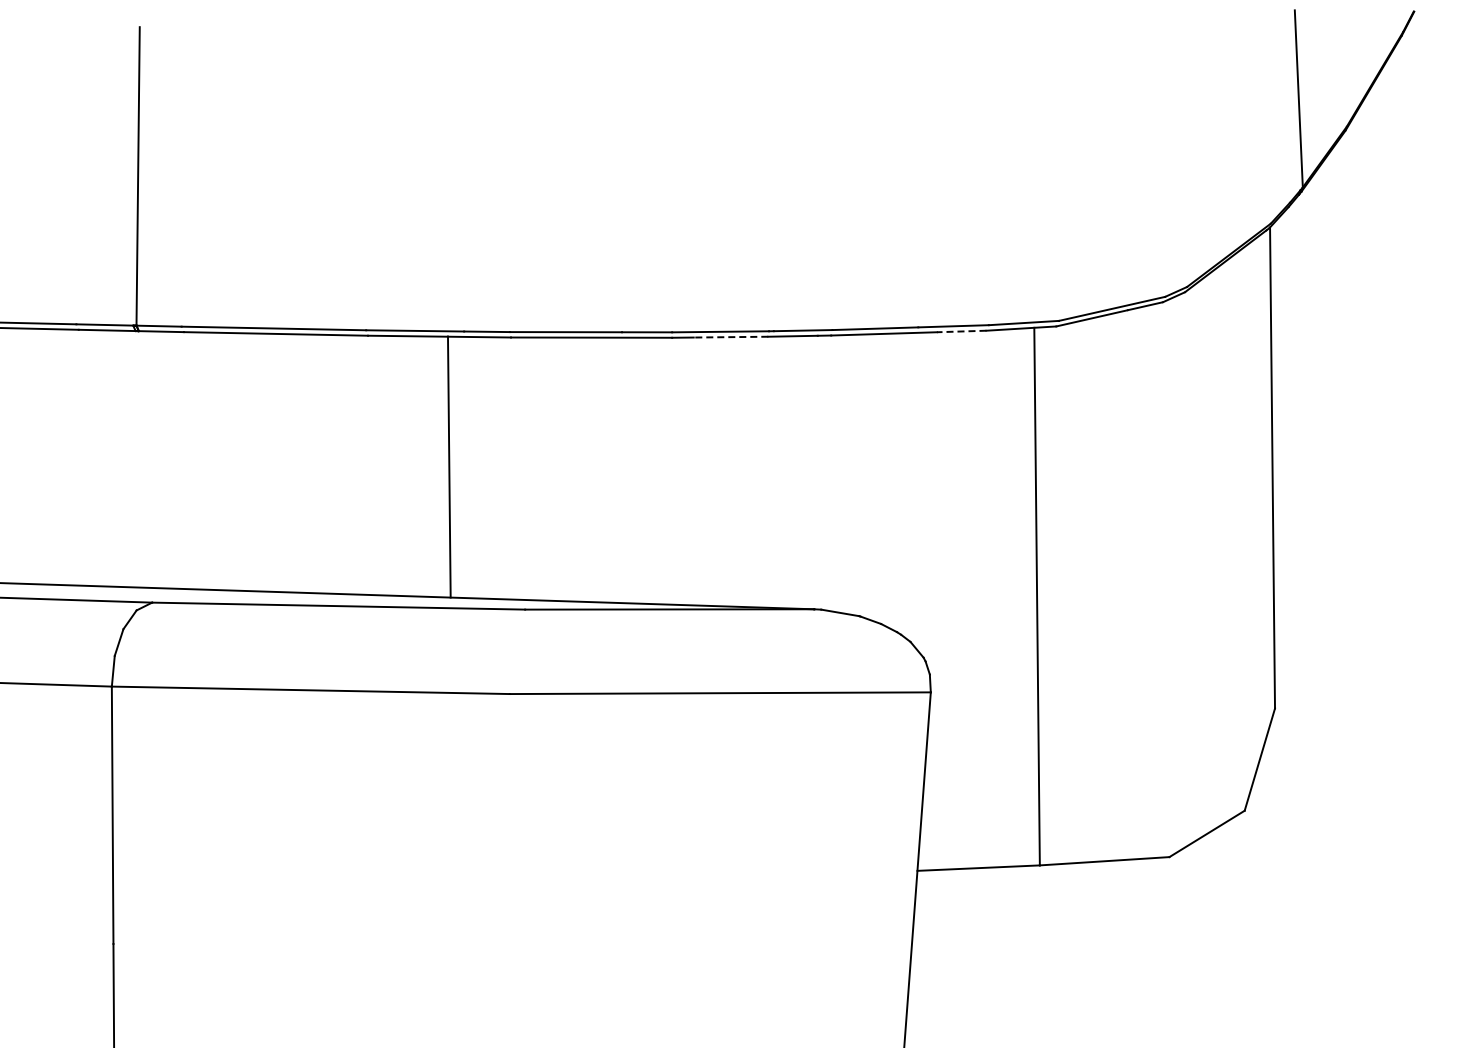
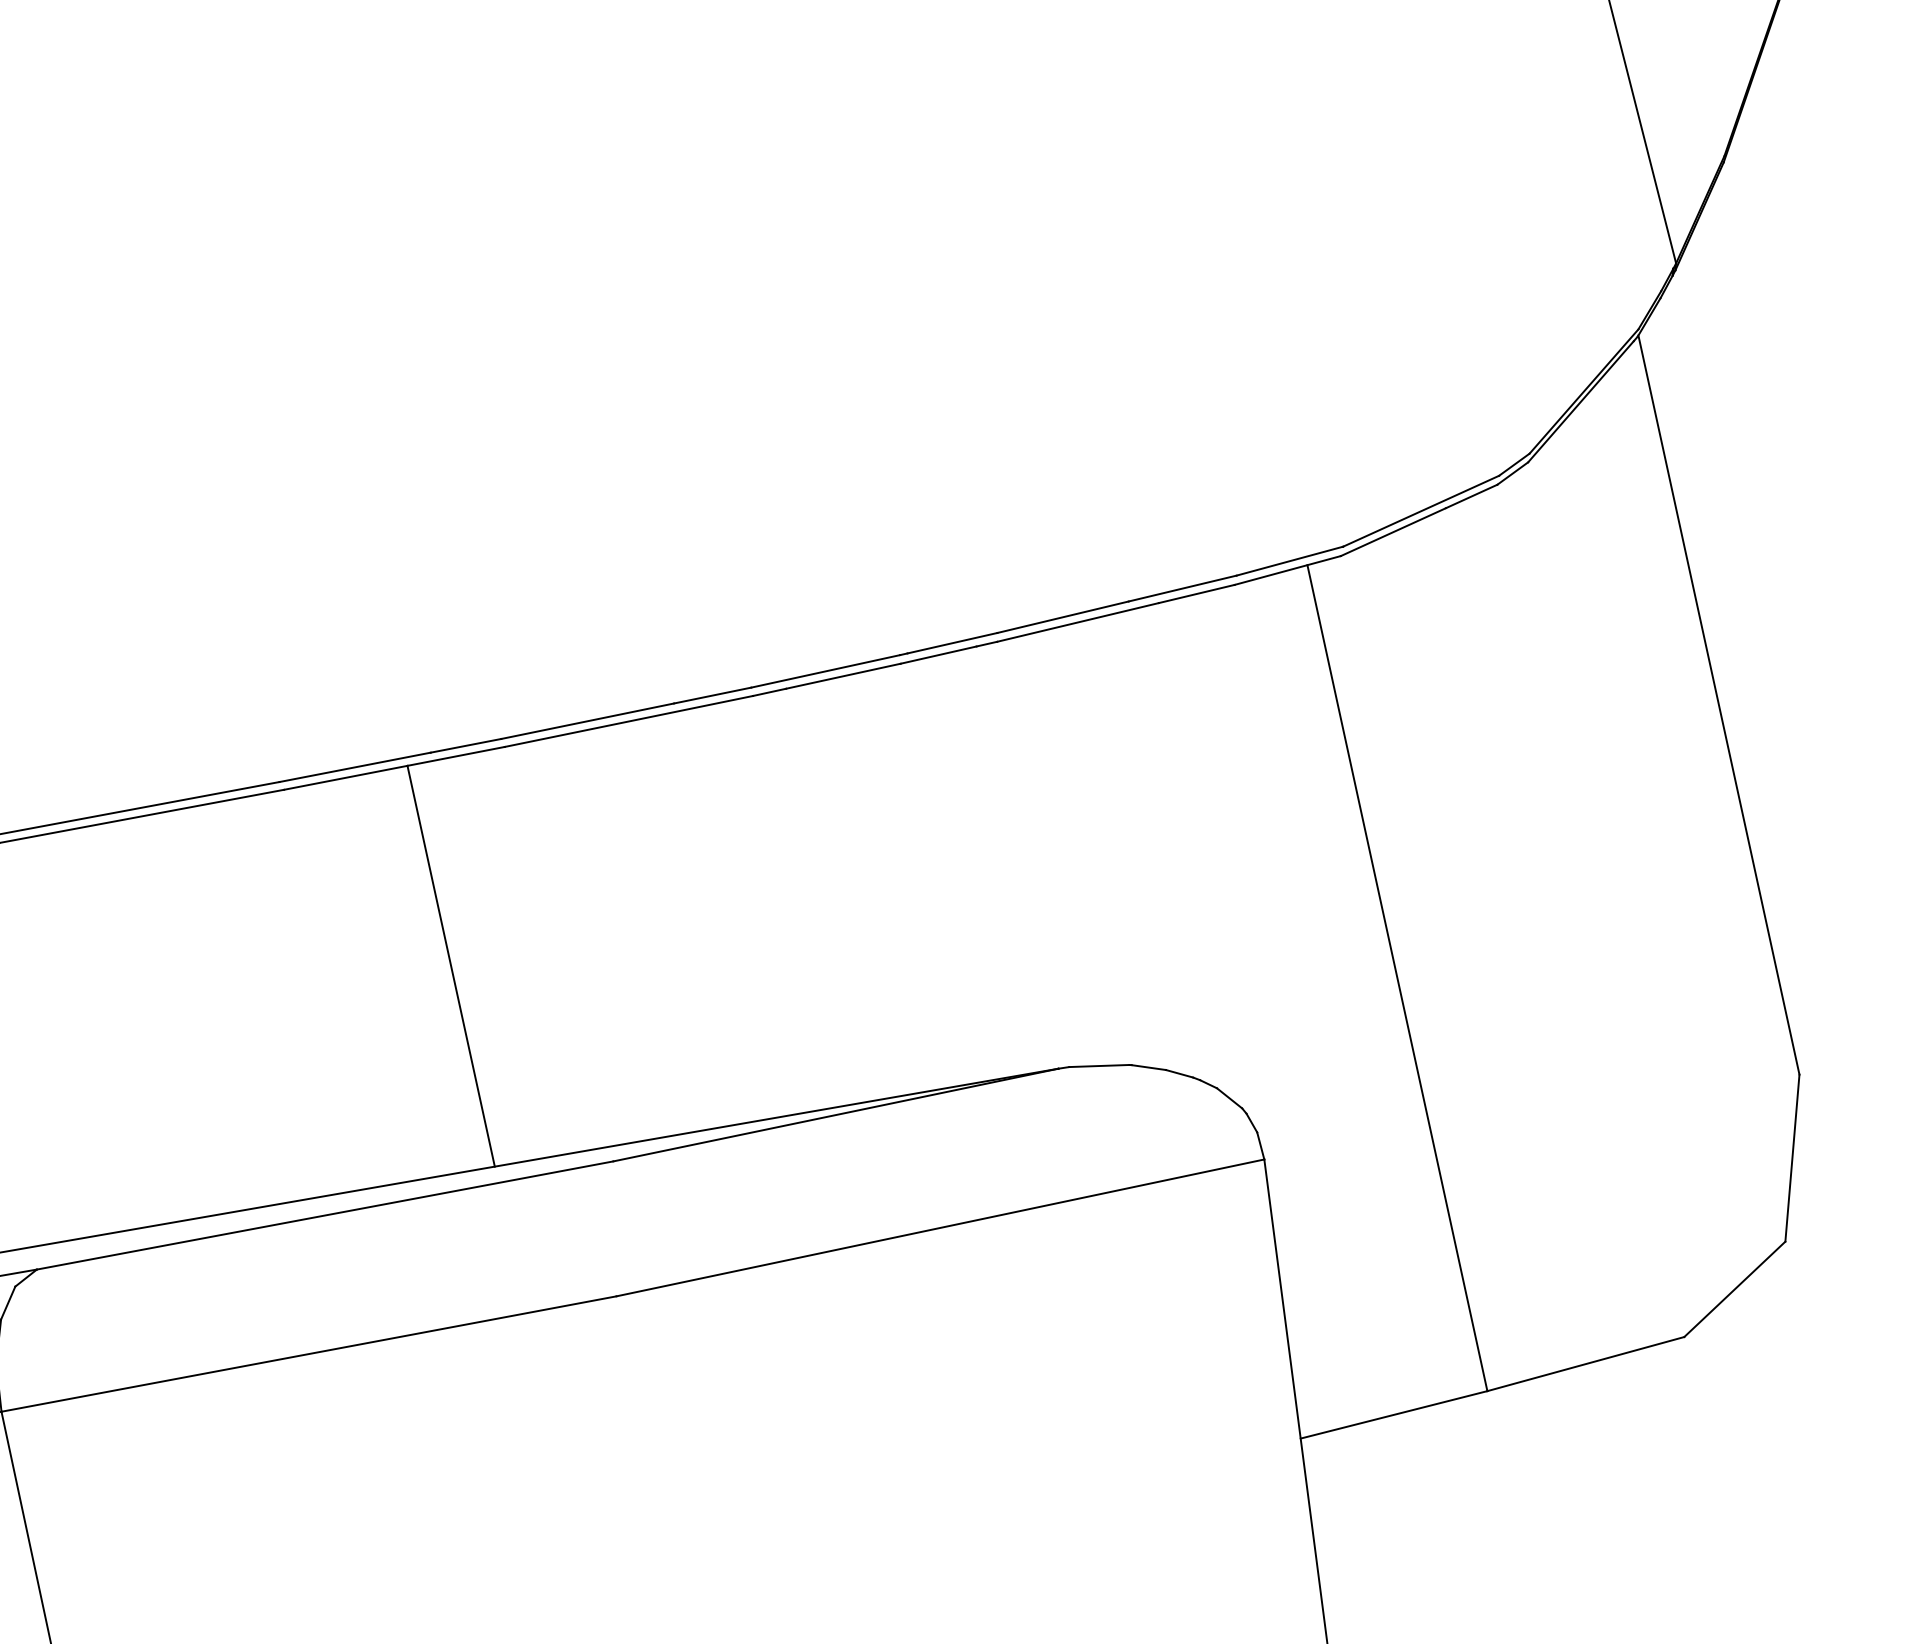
line: (961, 331) -> (1196, 594), dashed -> solid
line: (730, 337) -> (842, 676), dashed -> solid

